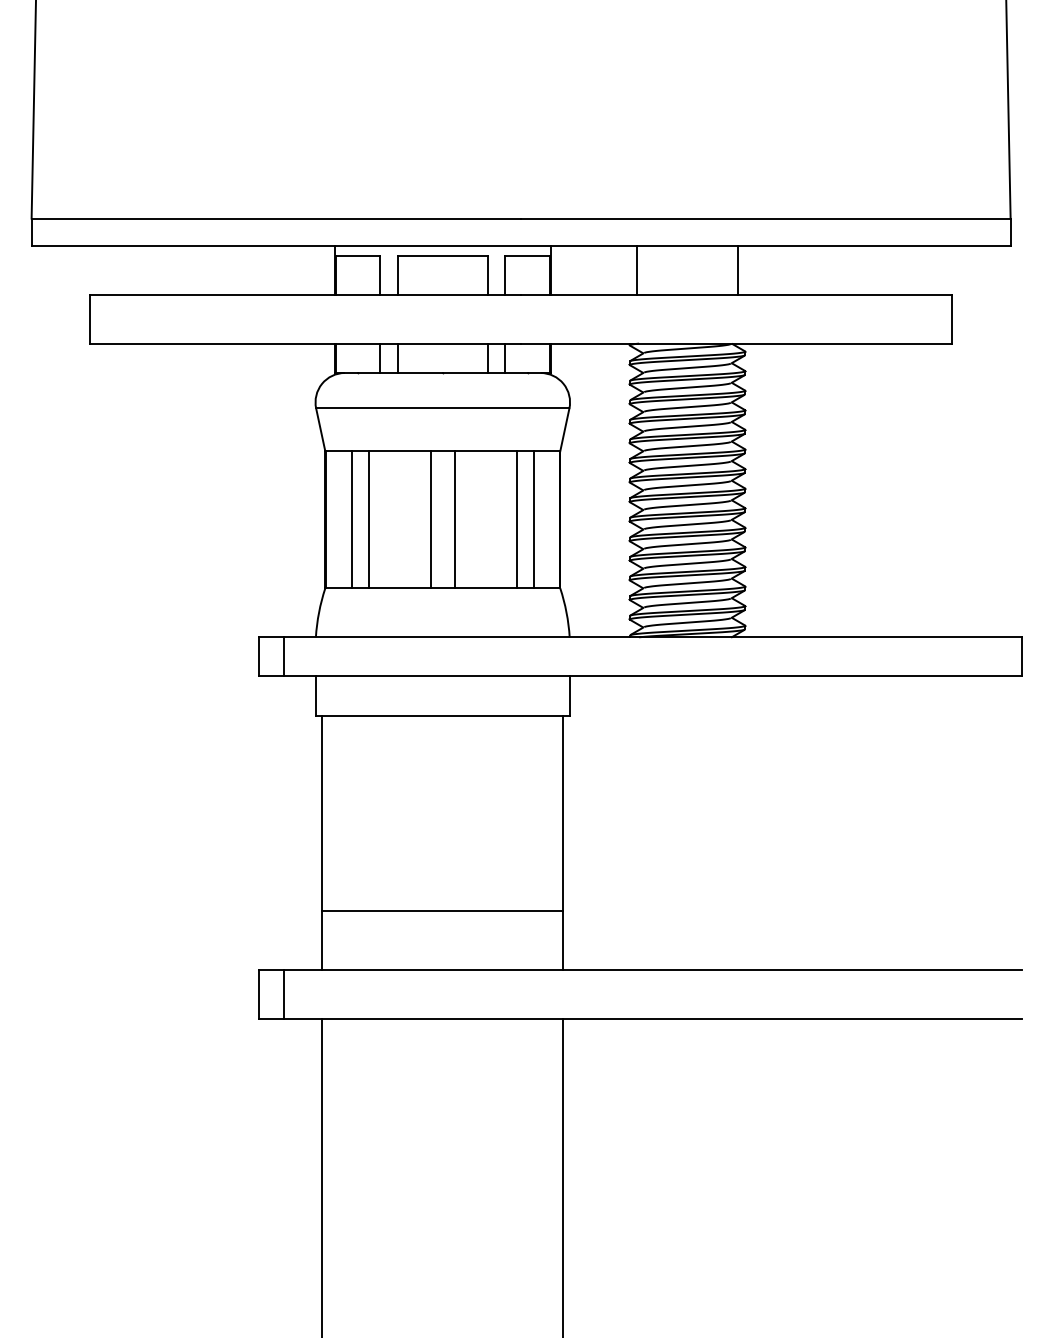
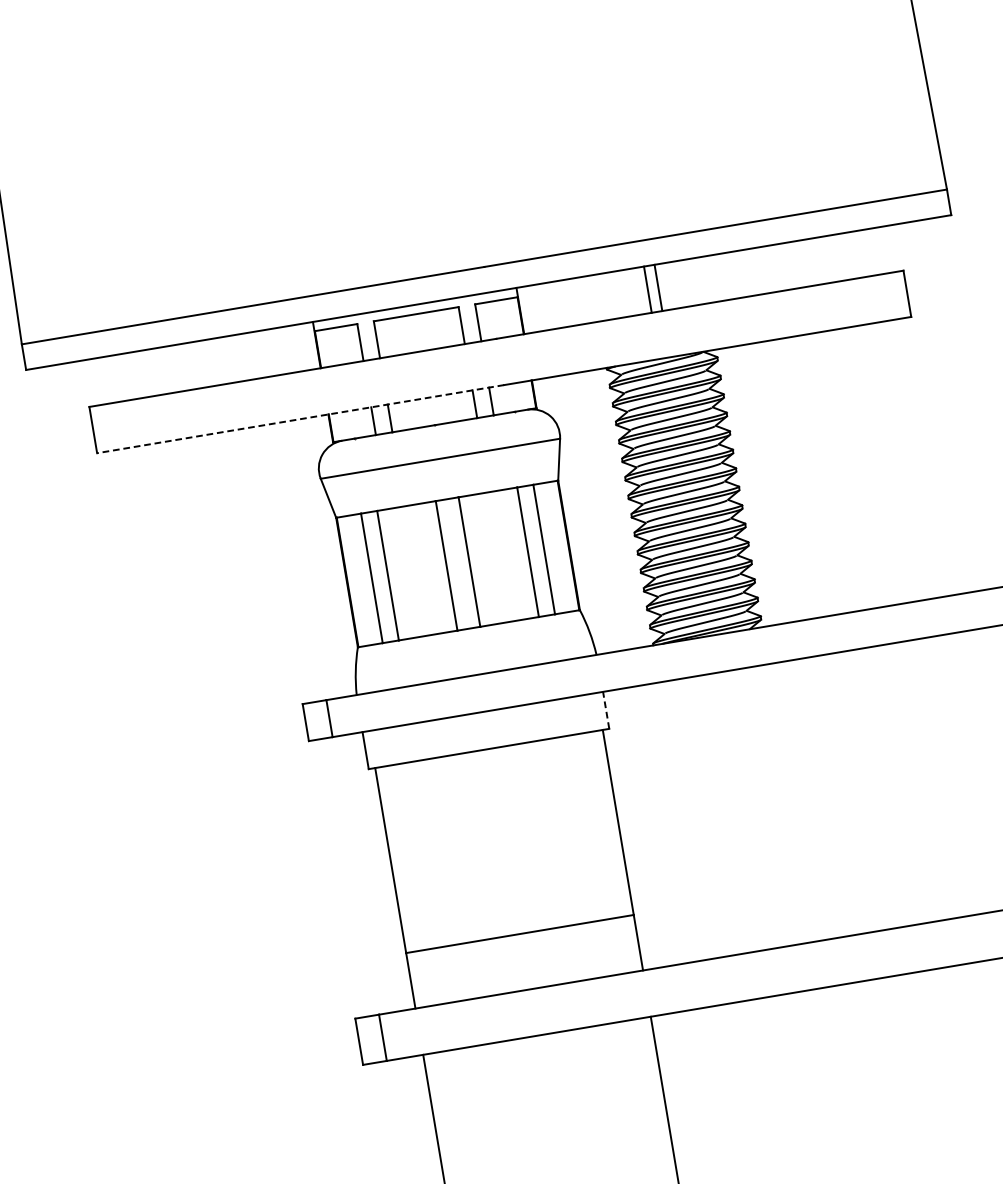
line: (636, 269) -> (658, 287), moved
line: (738, 269) -> (647, 289), moved
line: (305, 343) -> (300, 419), solid -> dashed
line: (570, 696) -> (606, 710), solid -> dashed

